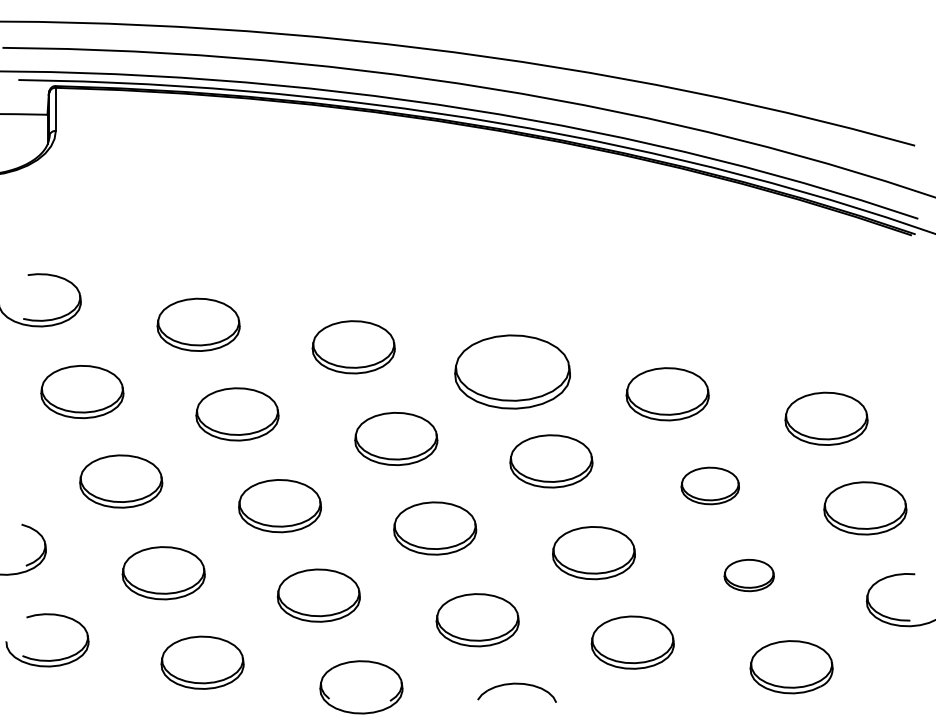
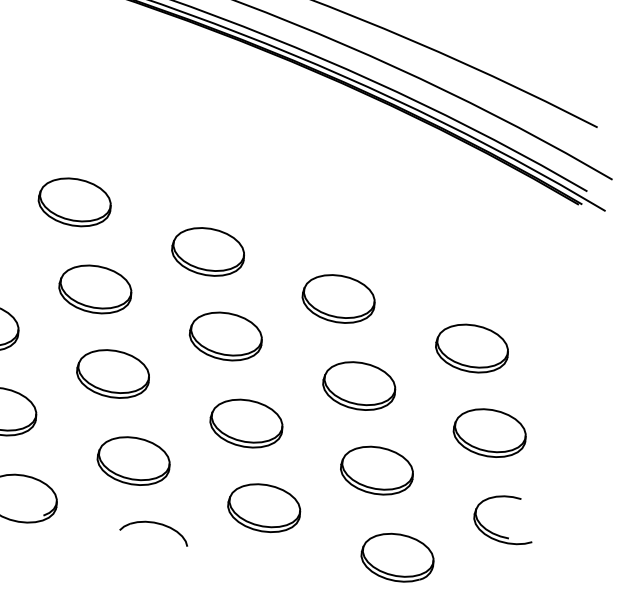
part: (512, 371) -> (208, 251), size x0.71
part: (710, 485) -> (359, 385), size x1.43
part: (749, 575) -> (377, 470), size x1.67

